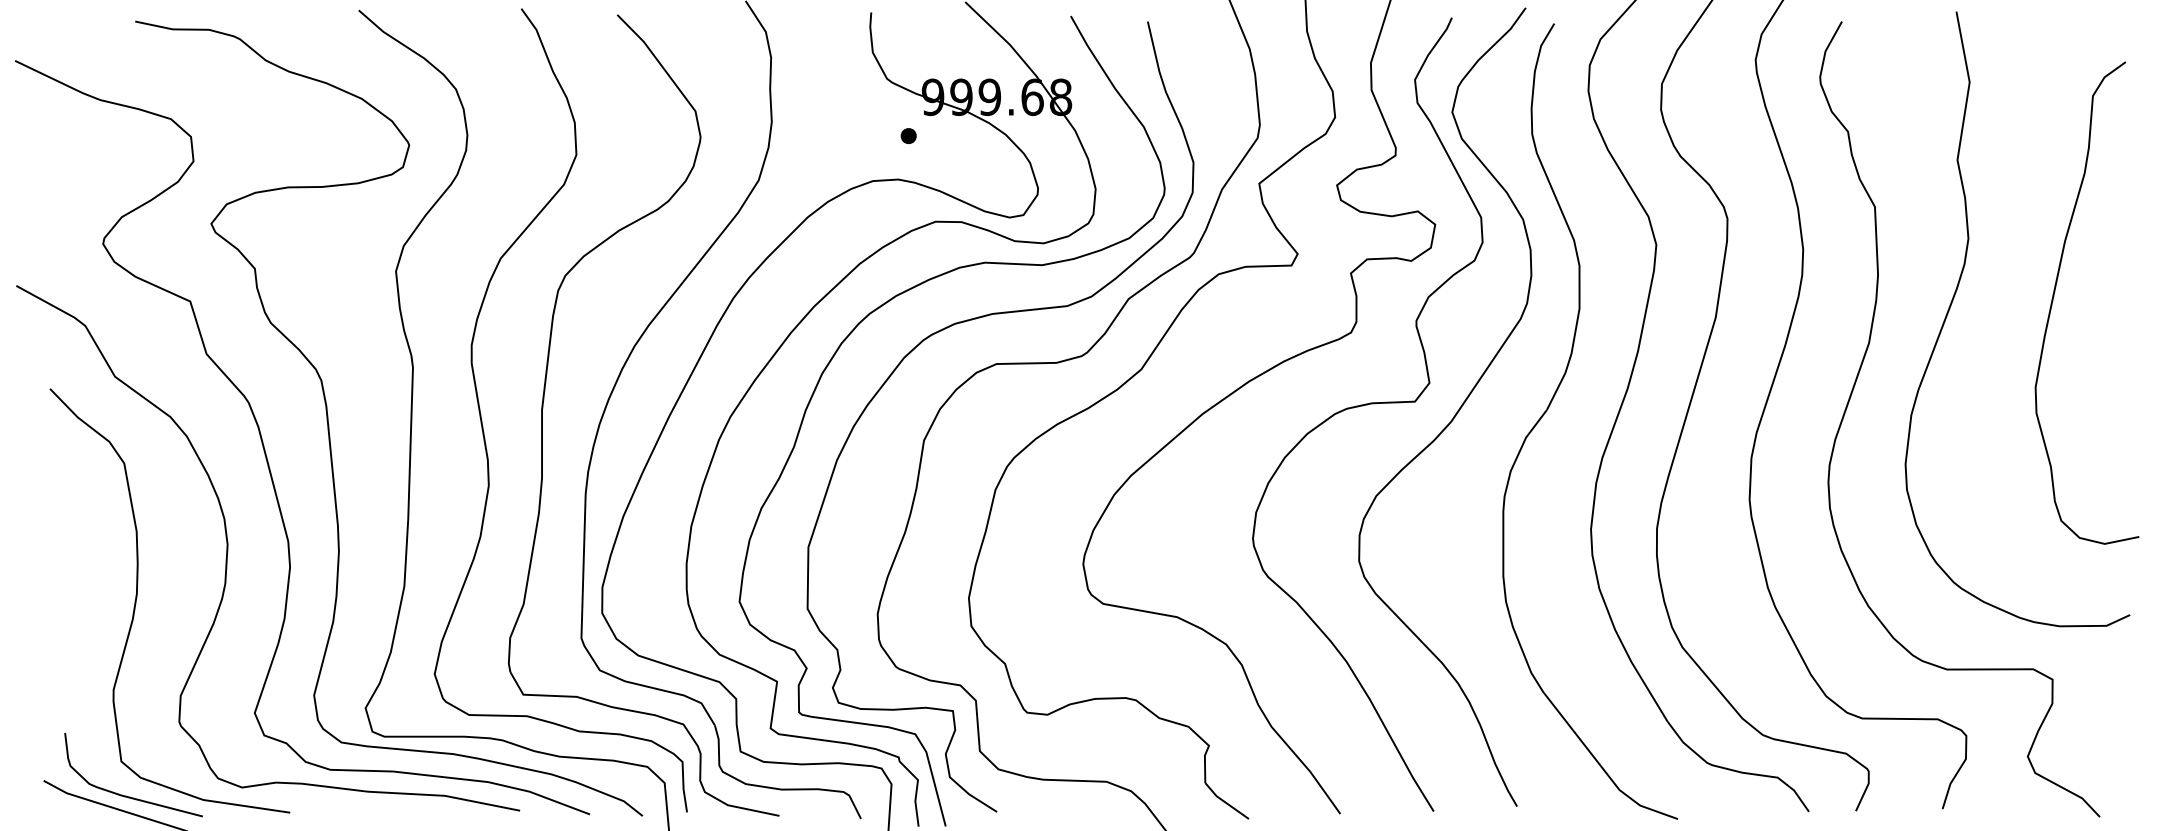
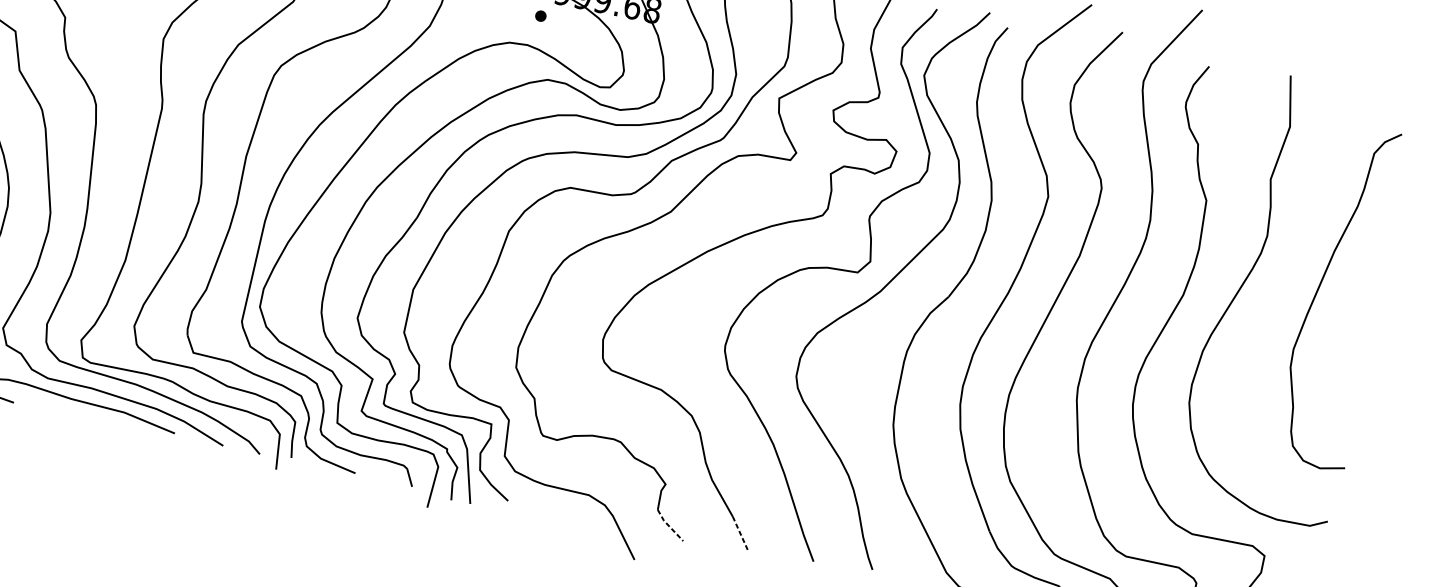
line: (1325, 792) -> (740, 533), solid -> dashed
line: (1225, 802) -> (669, 526), solid -> dashed

